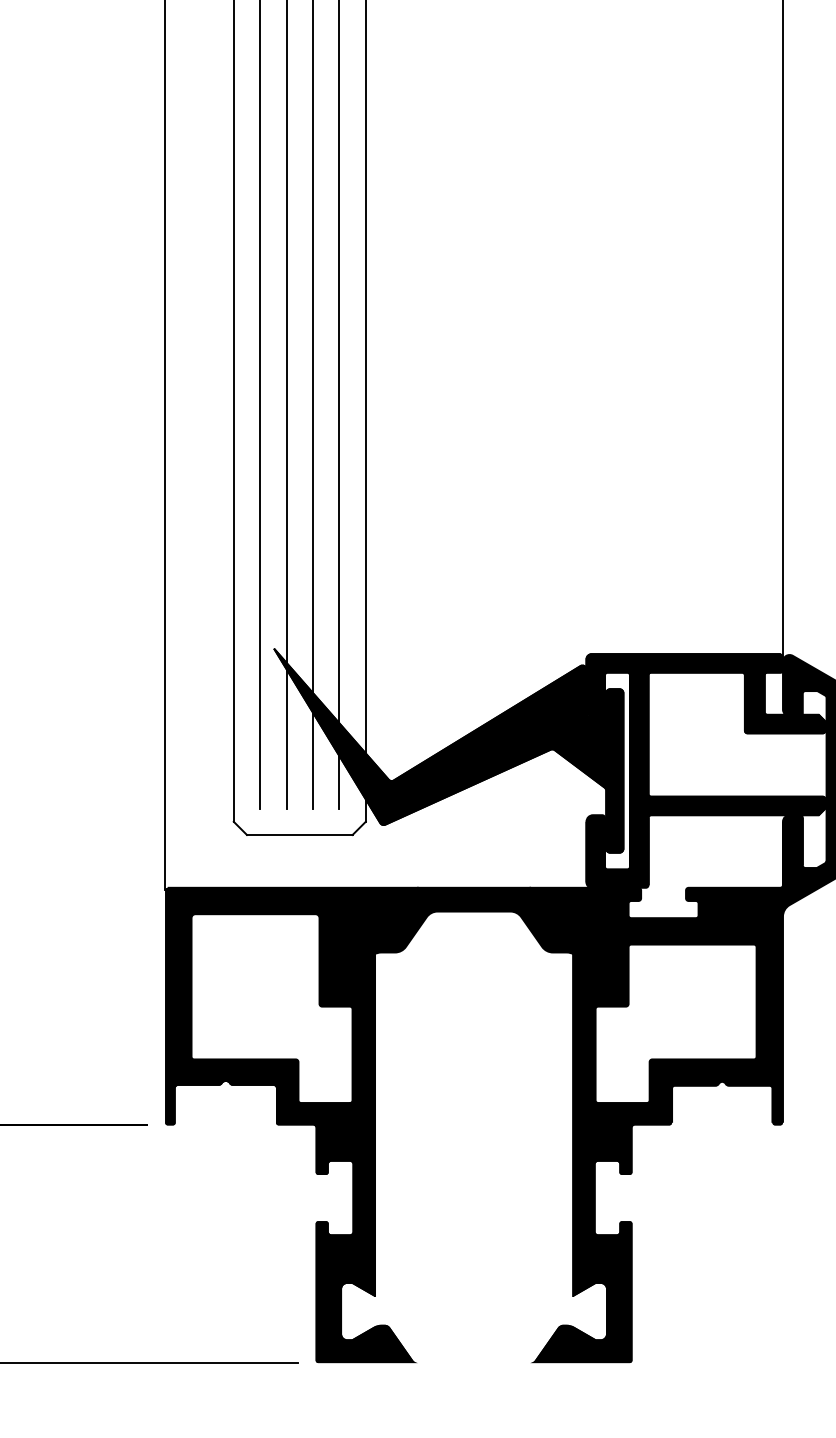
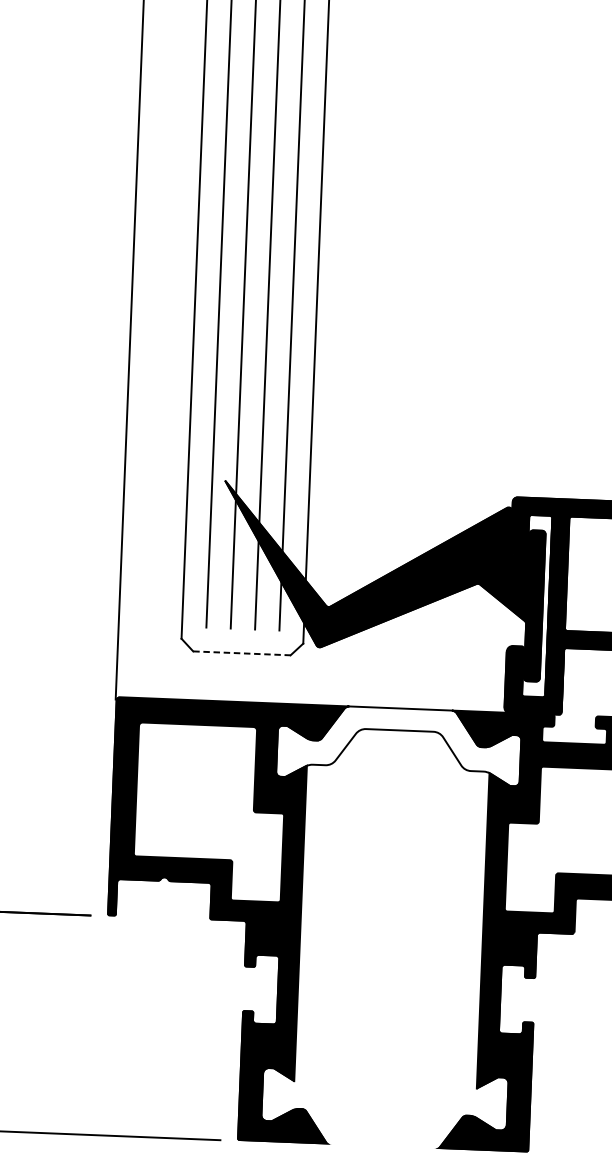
line: (299, 835) -> (241, 653), solid -> dashed
fill: (474, 927) -> (399, 745), removed

